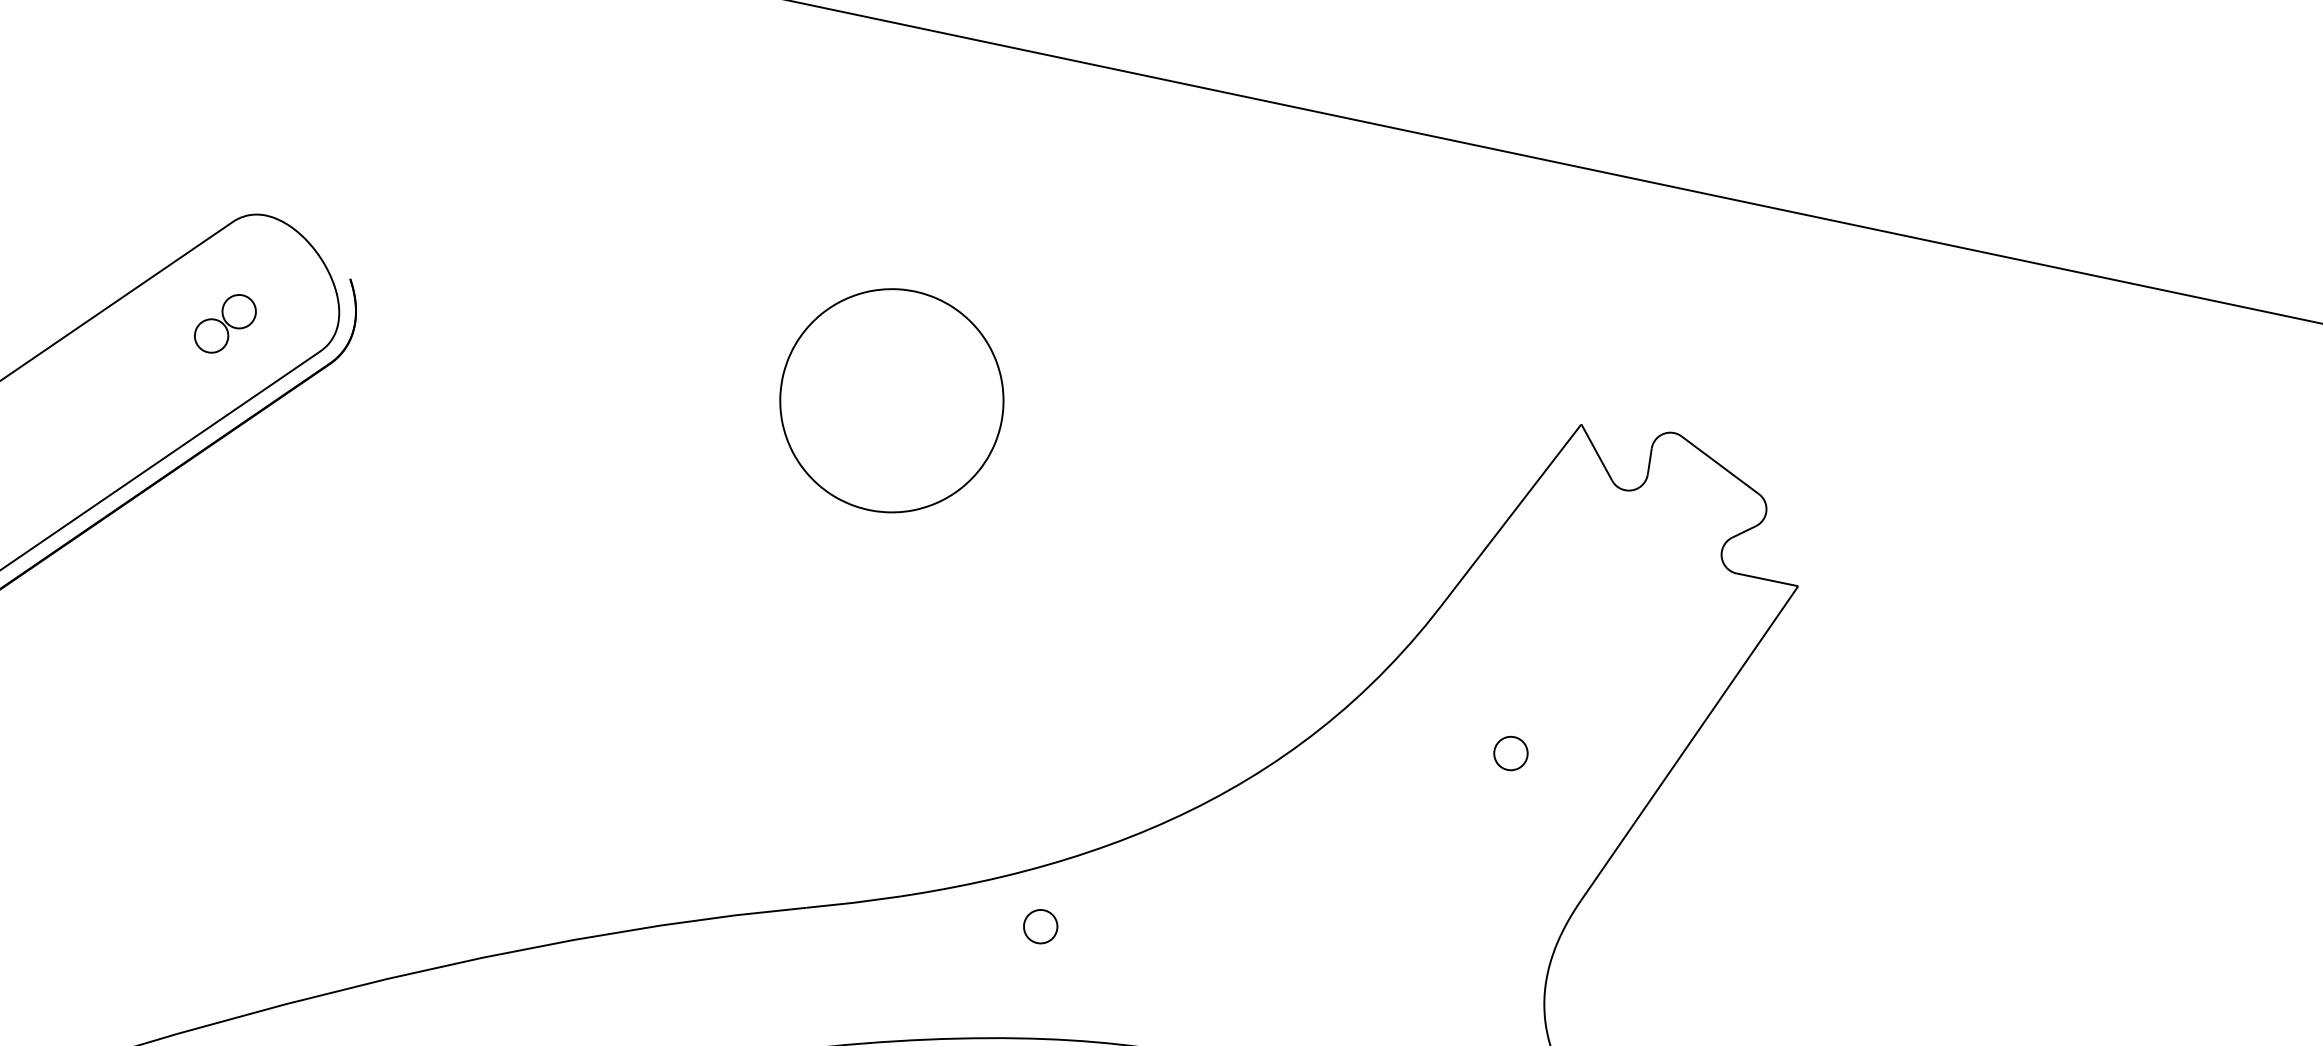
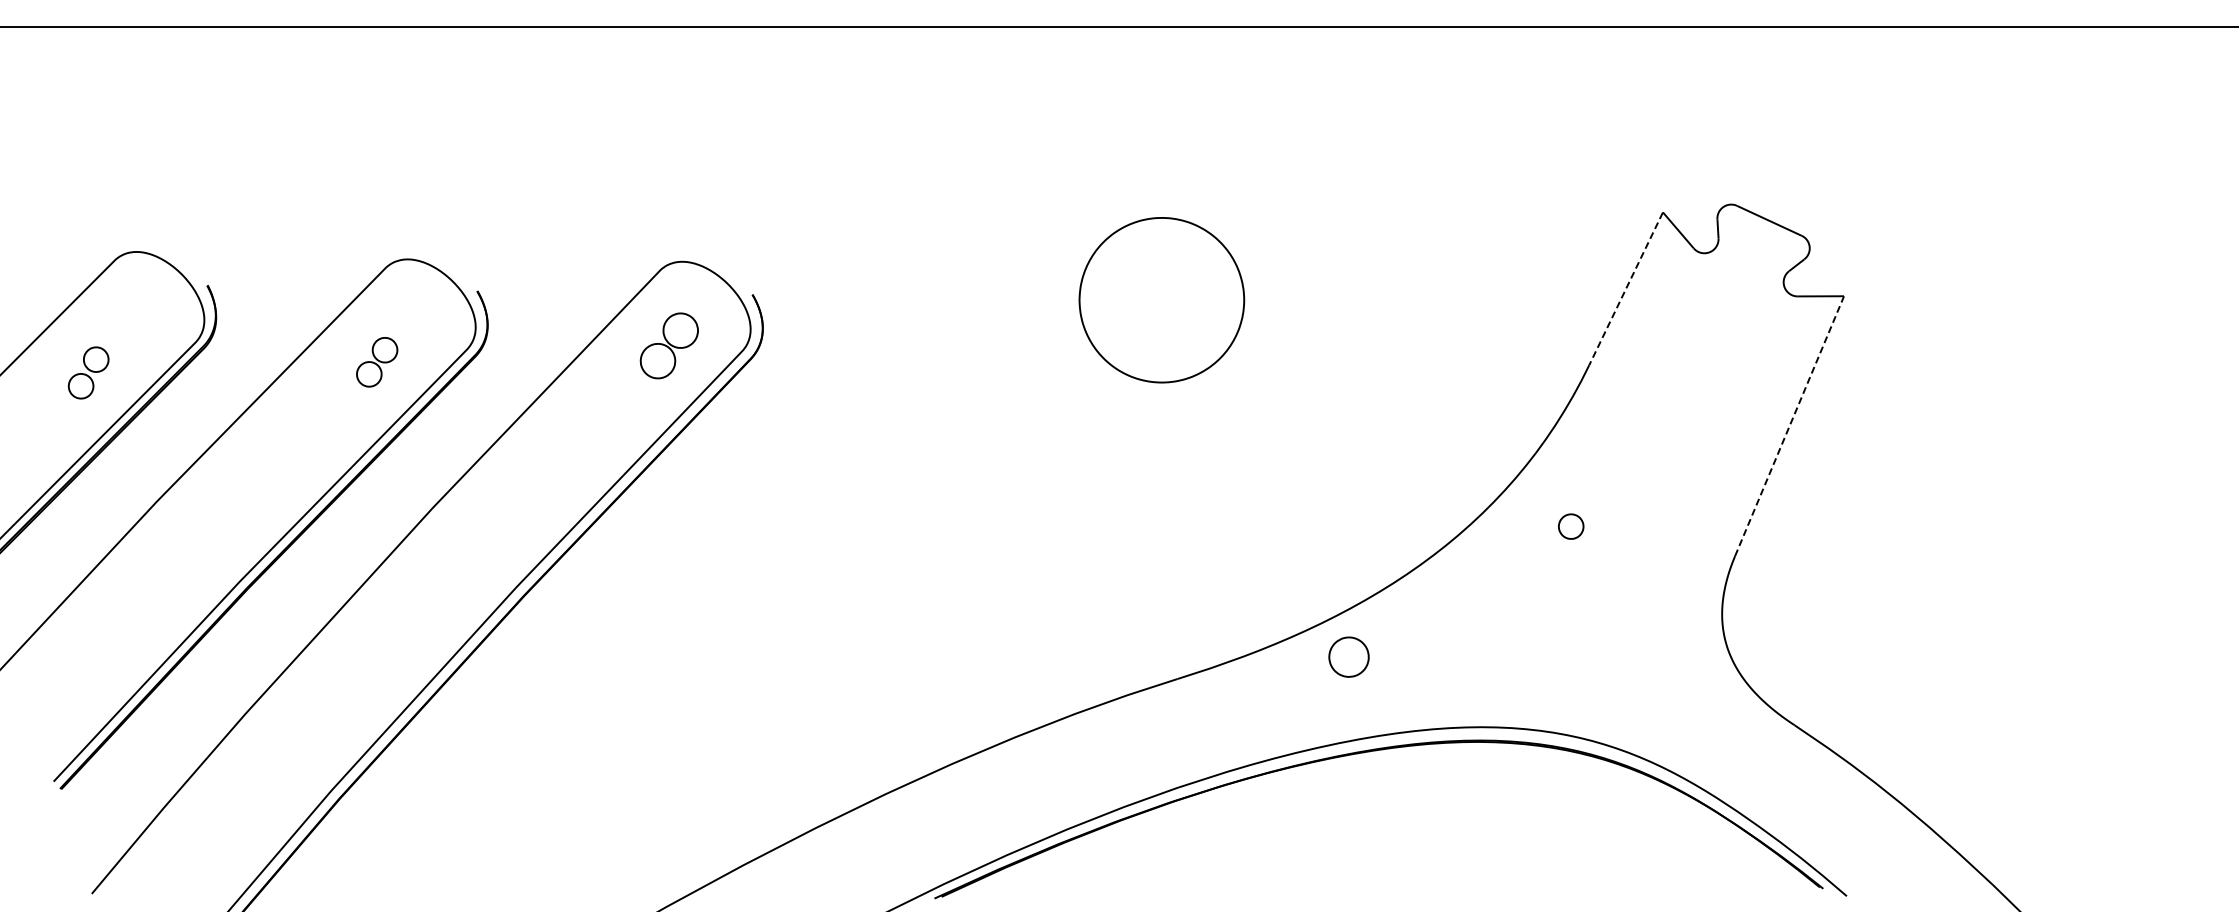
part: (224, 324) -> (668, 346), size x1.4
line: (1511, 515) -> (1626, 288), solid -> dashed
line: (1689, 743) -> (1789, 426), solid -> dashed
part: (1511, 753) -> (1571, 526), moved
part: (1041, 925) -> (1349, 656), size x1.6

